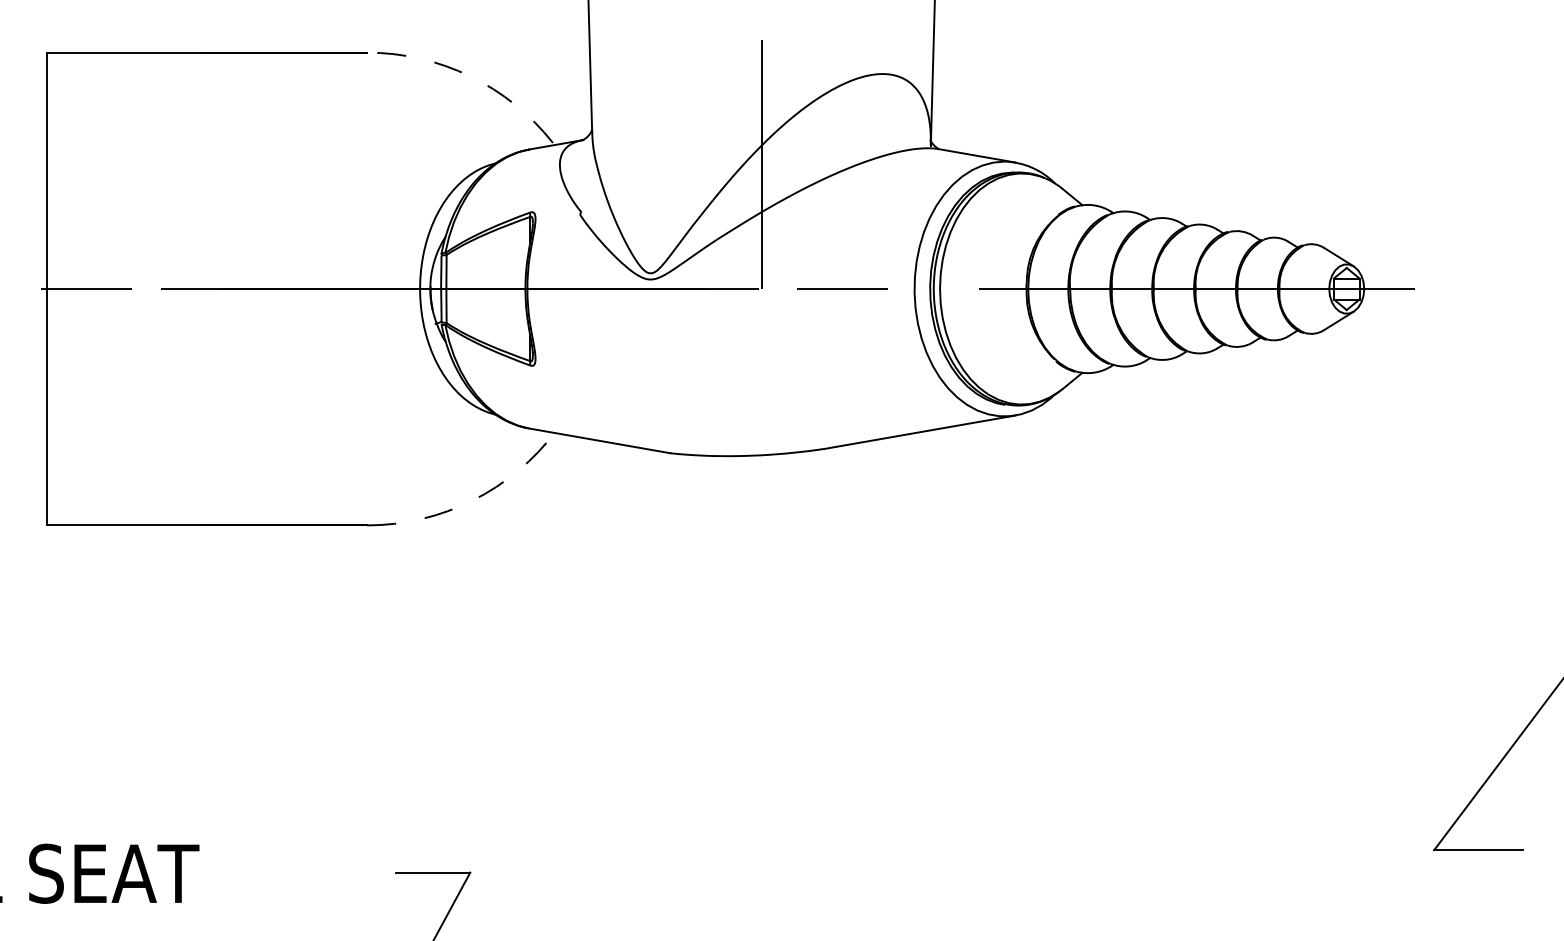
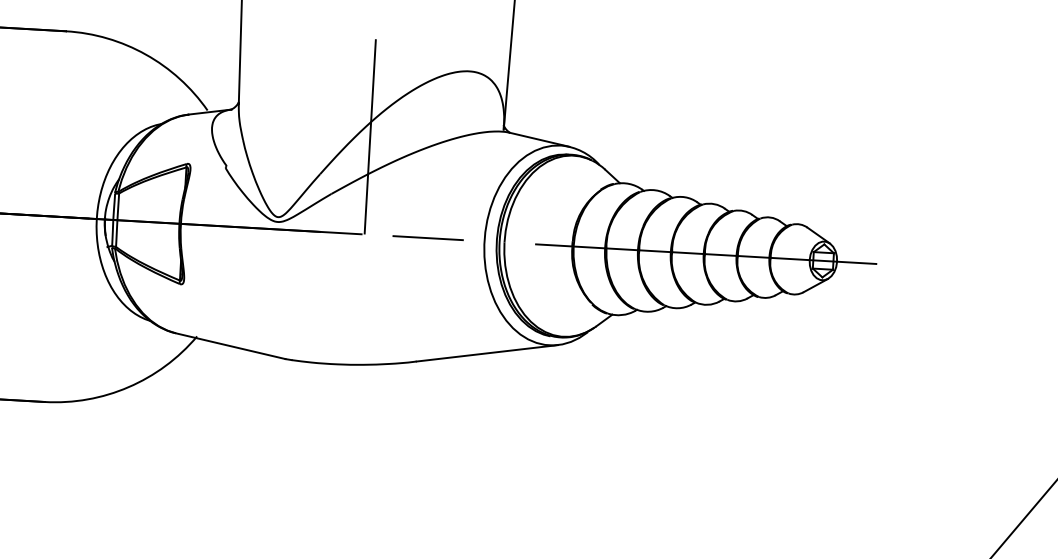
arc: (470, 76) -> (145, 54), dashed -> solid
arc: (472, 500) -> (128, 387), dashed -> solid

